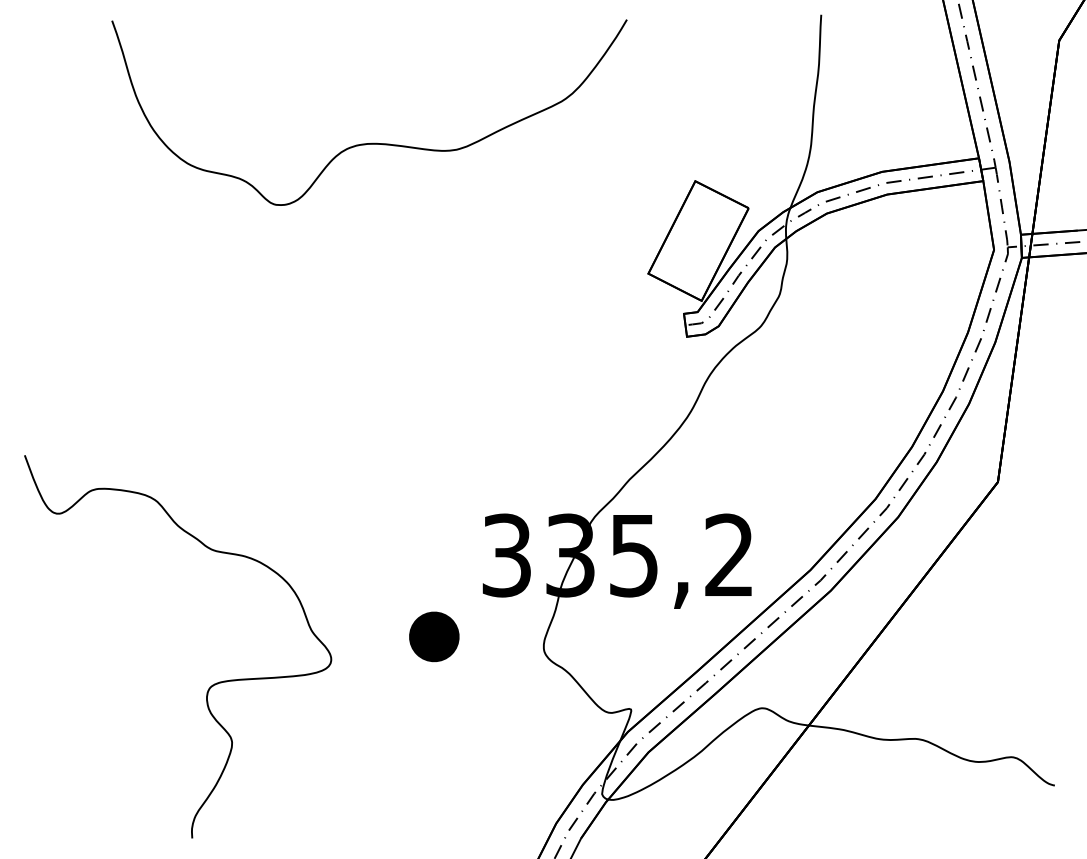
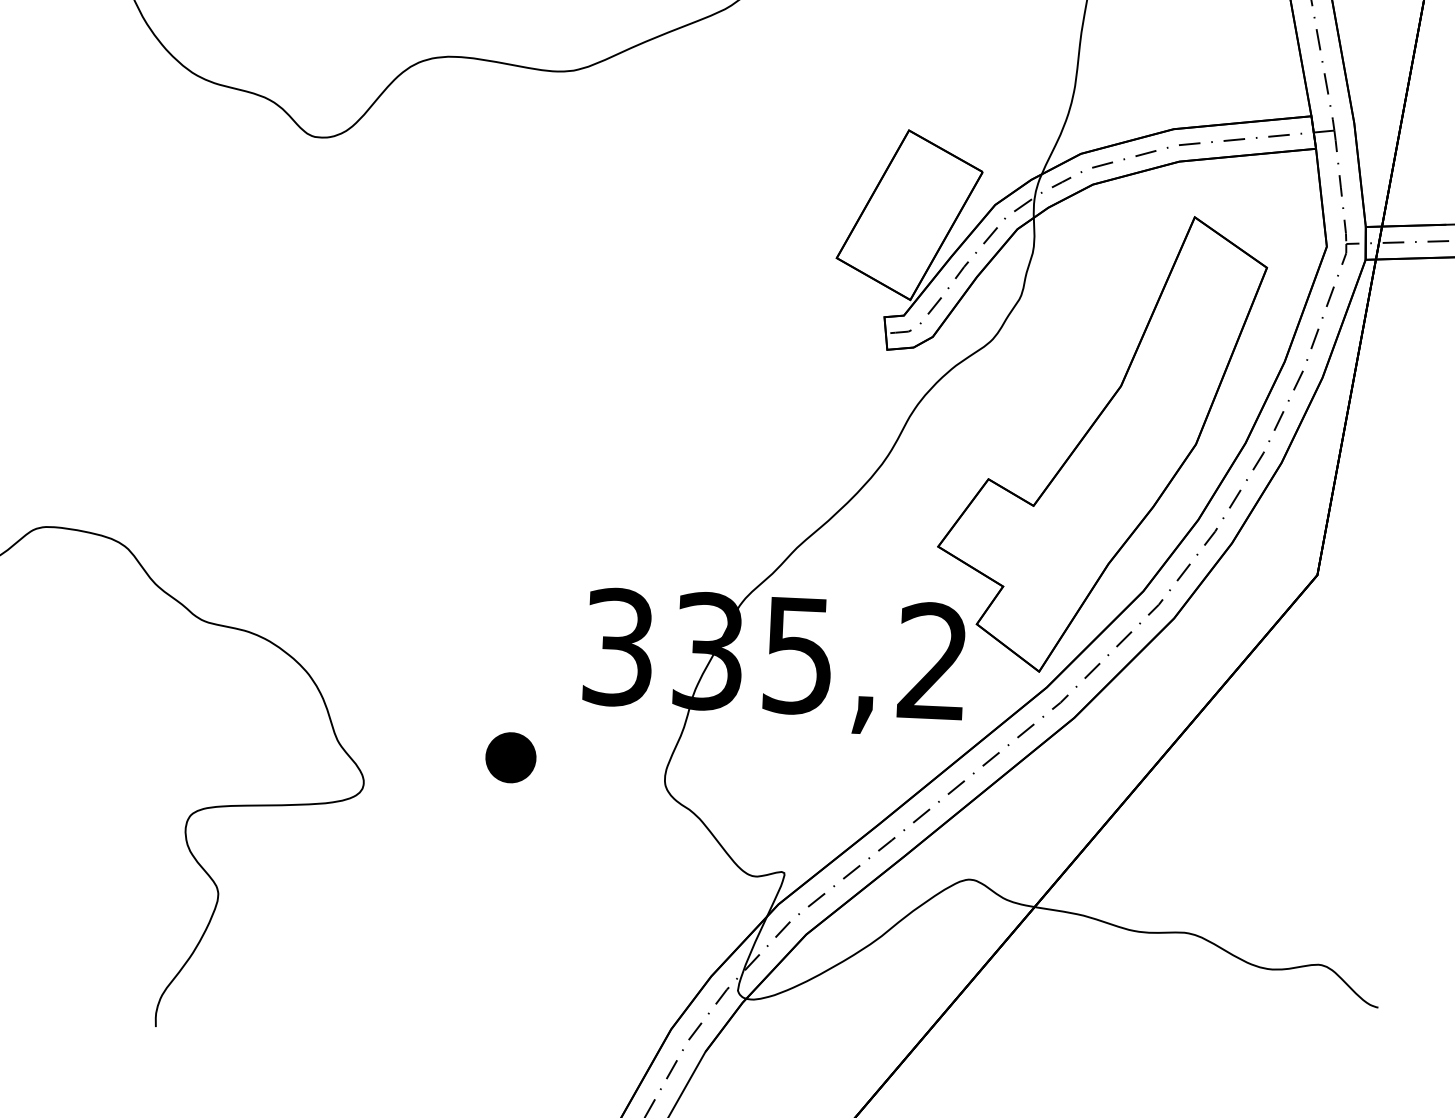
part: (840, 396) -> (1100, 444), added
part: (434, 636) -> (511, 757), size x0.71

